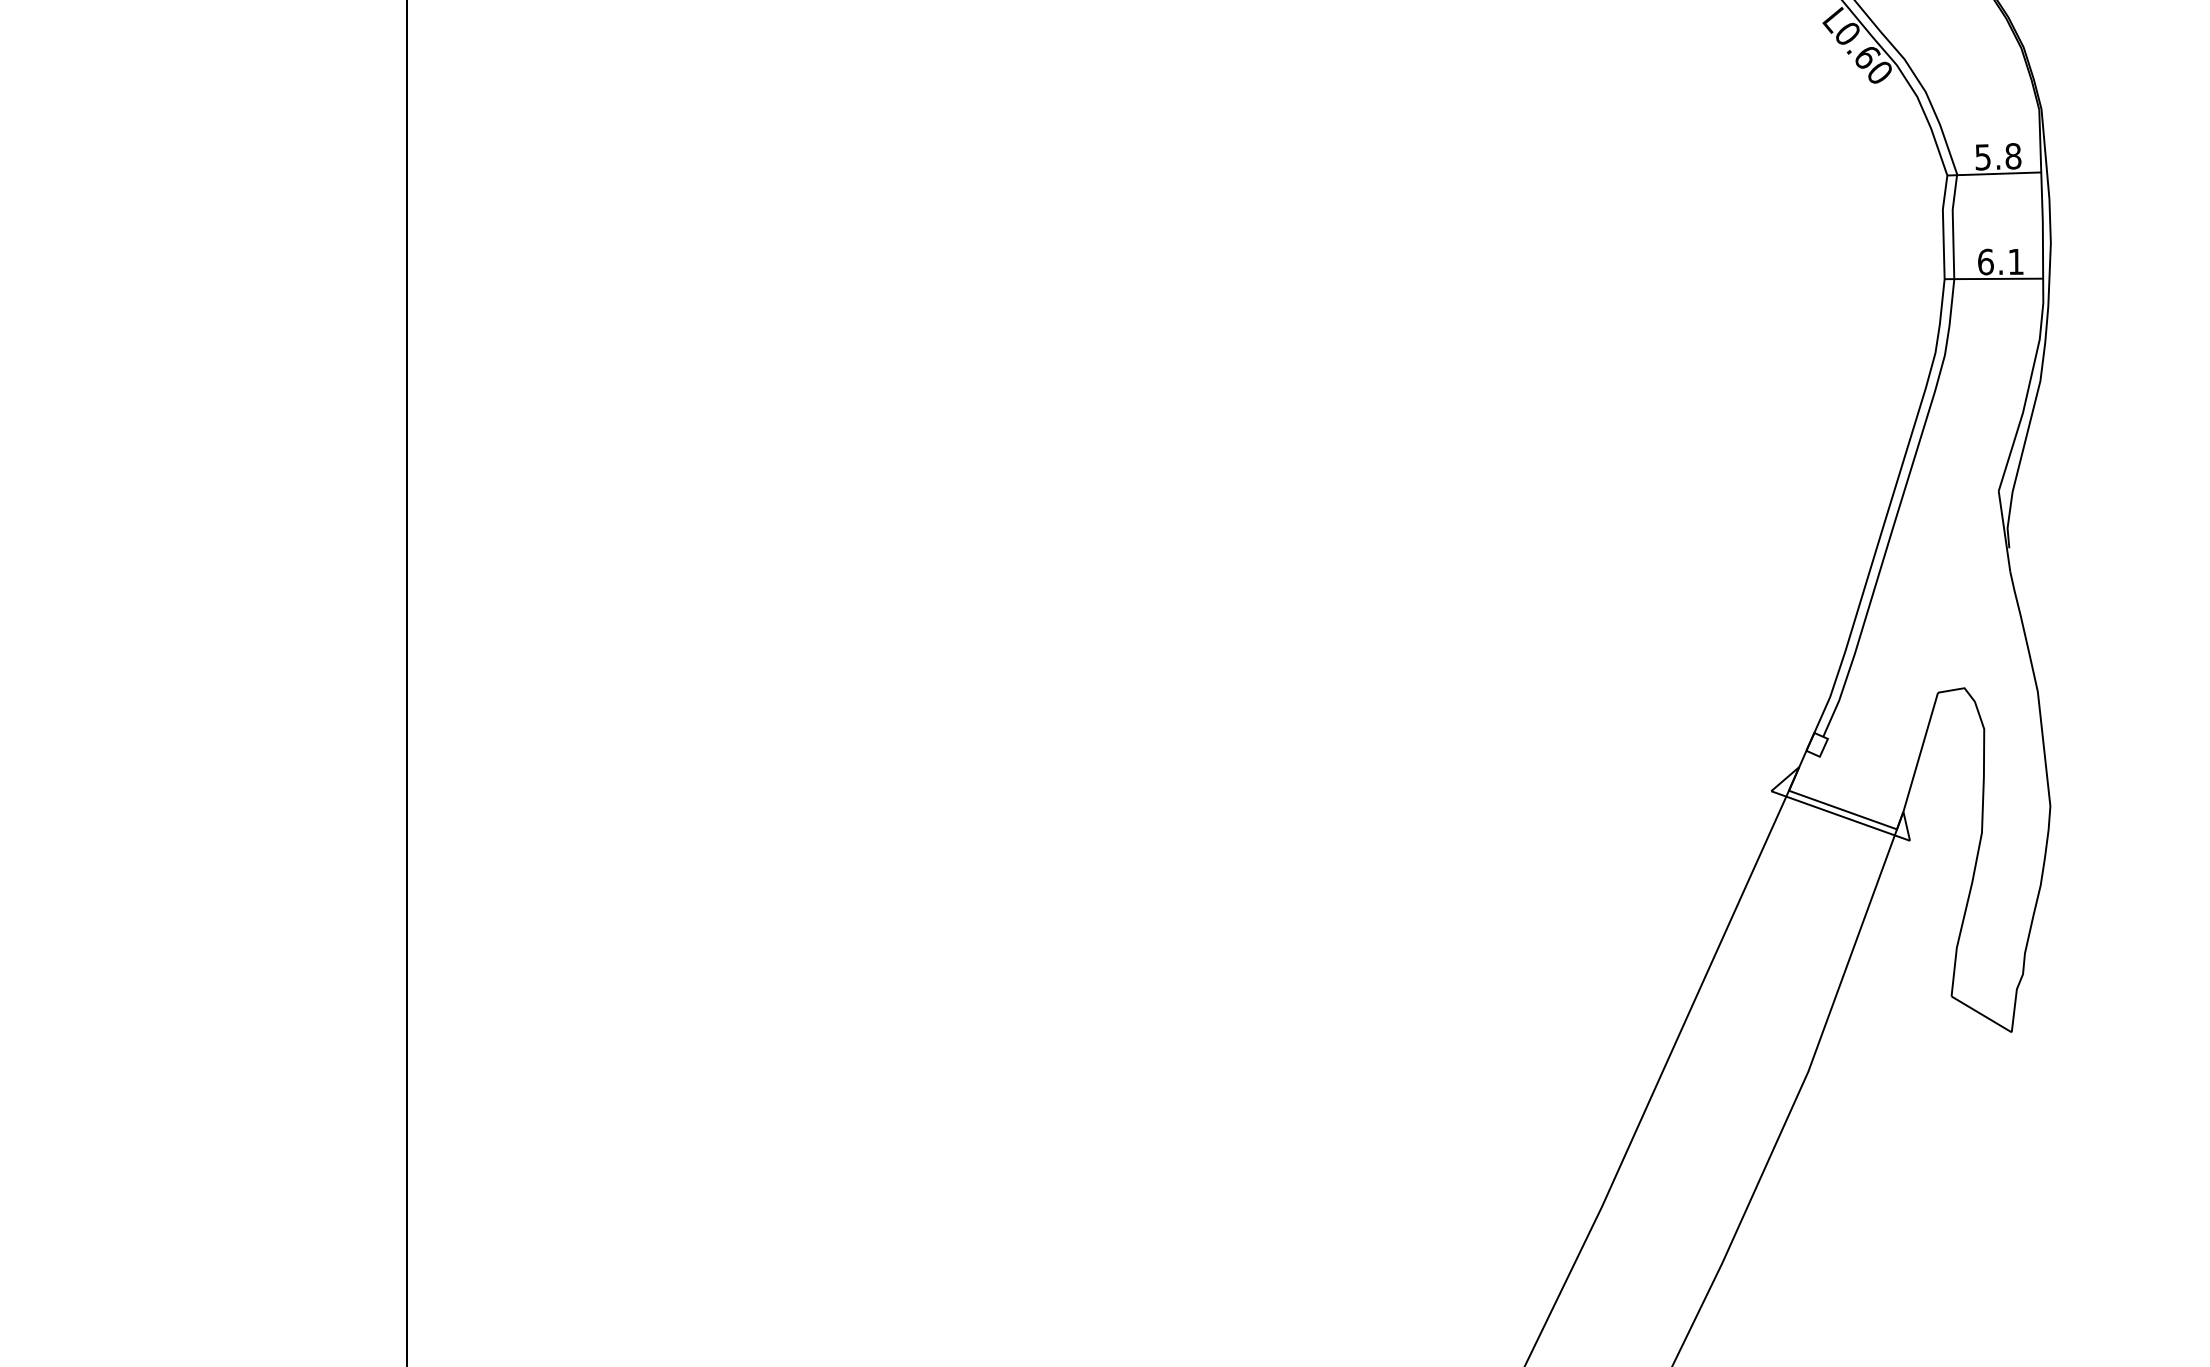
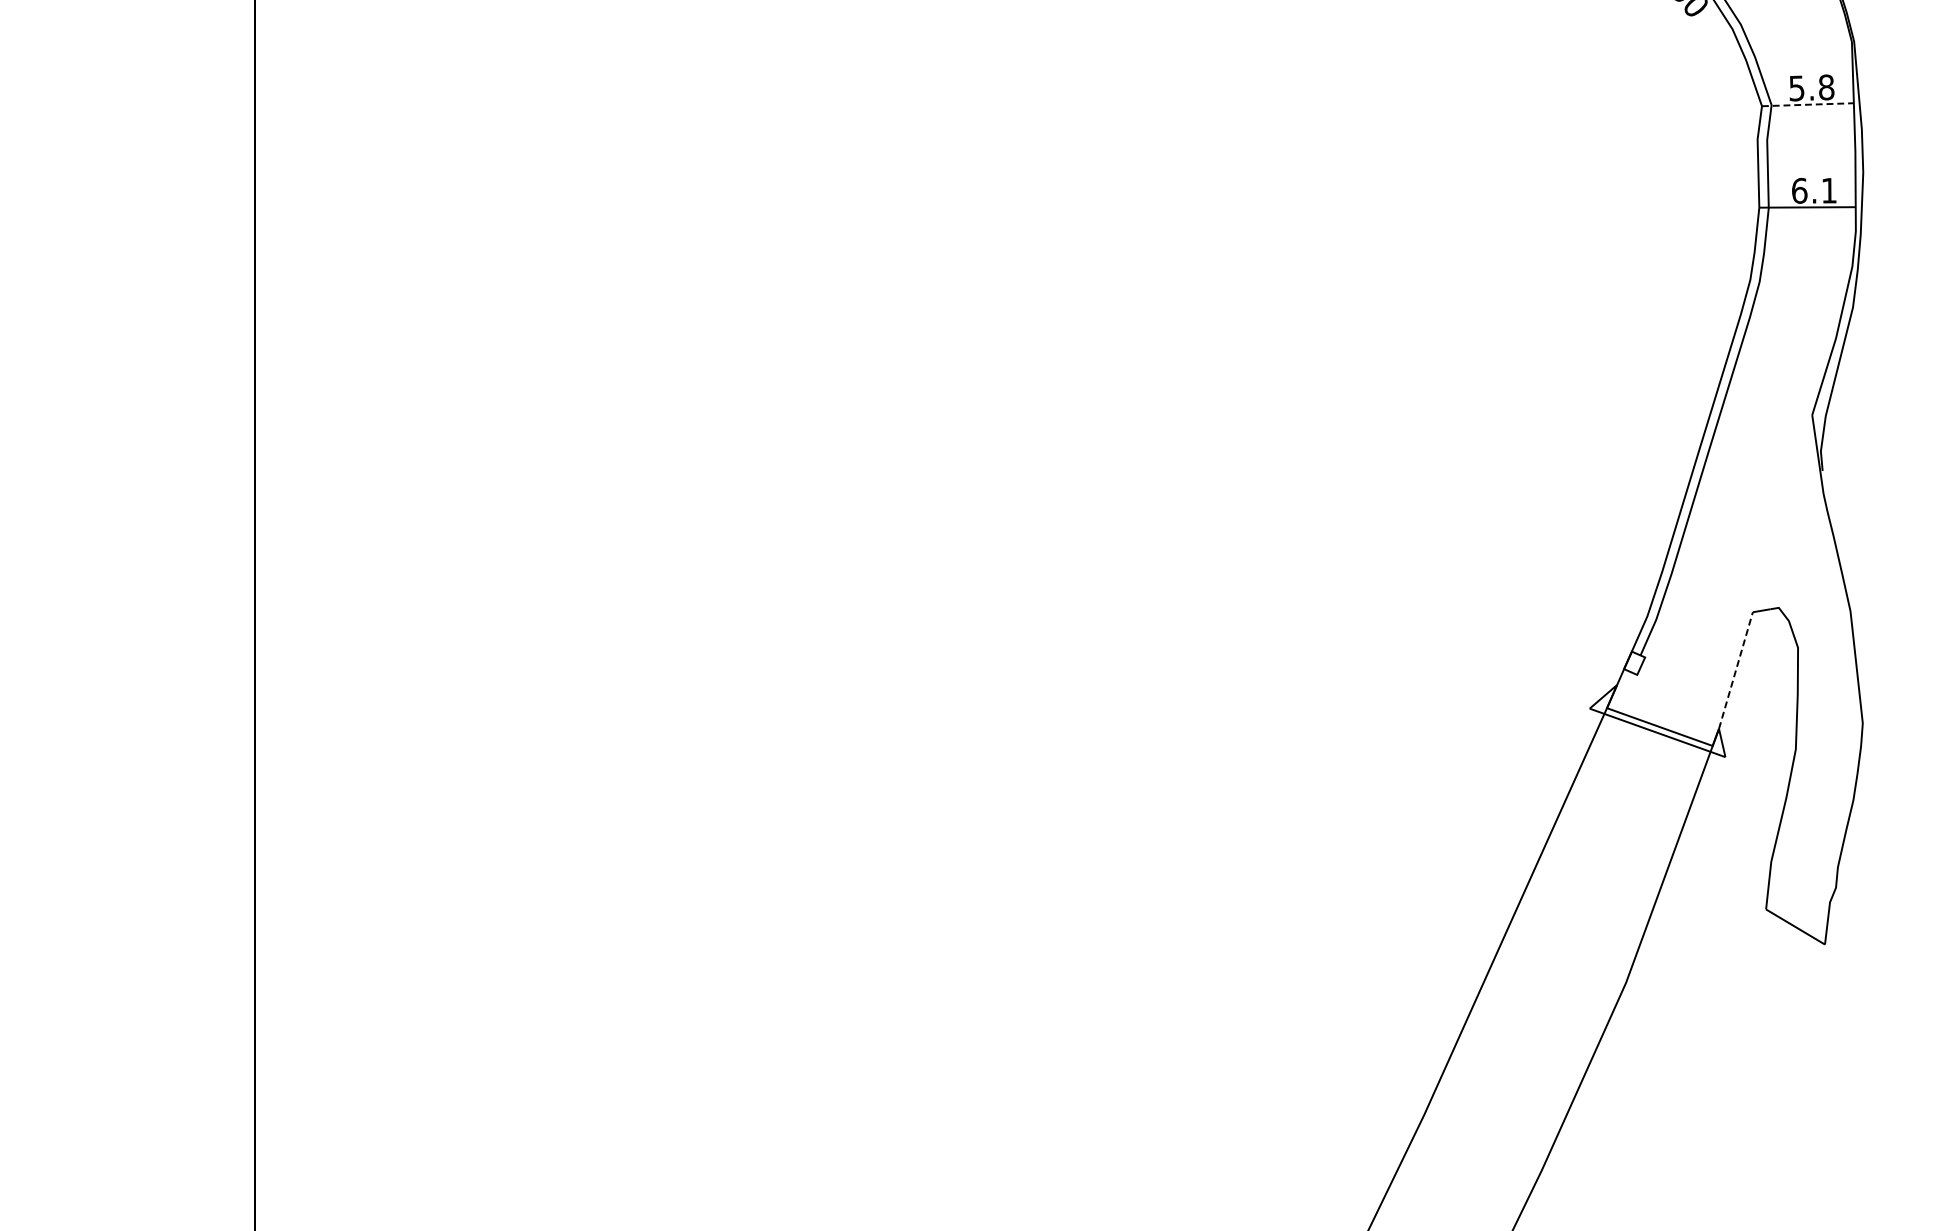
line: (1994, 173) -> (1808, 104), solid -> dashed
line: (1920, 751) -> (1735, 669), solid -> dashed

